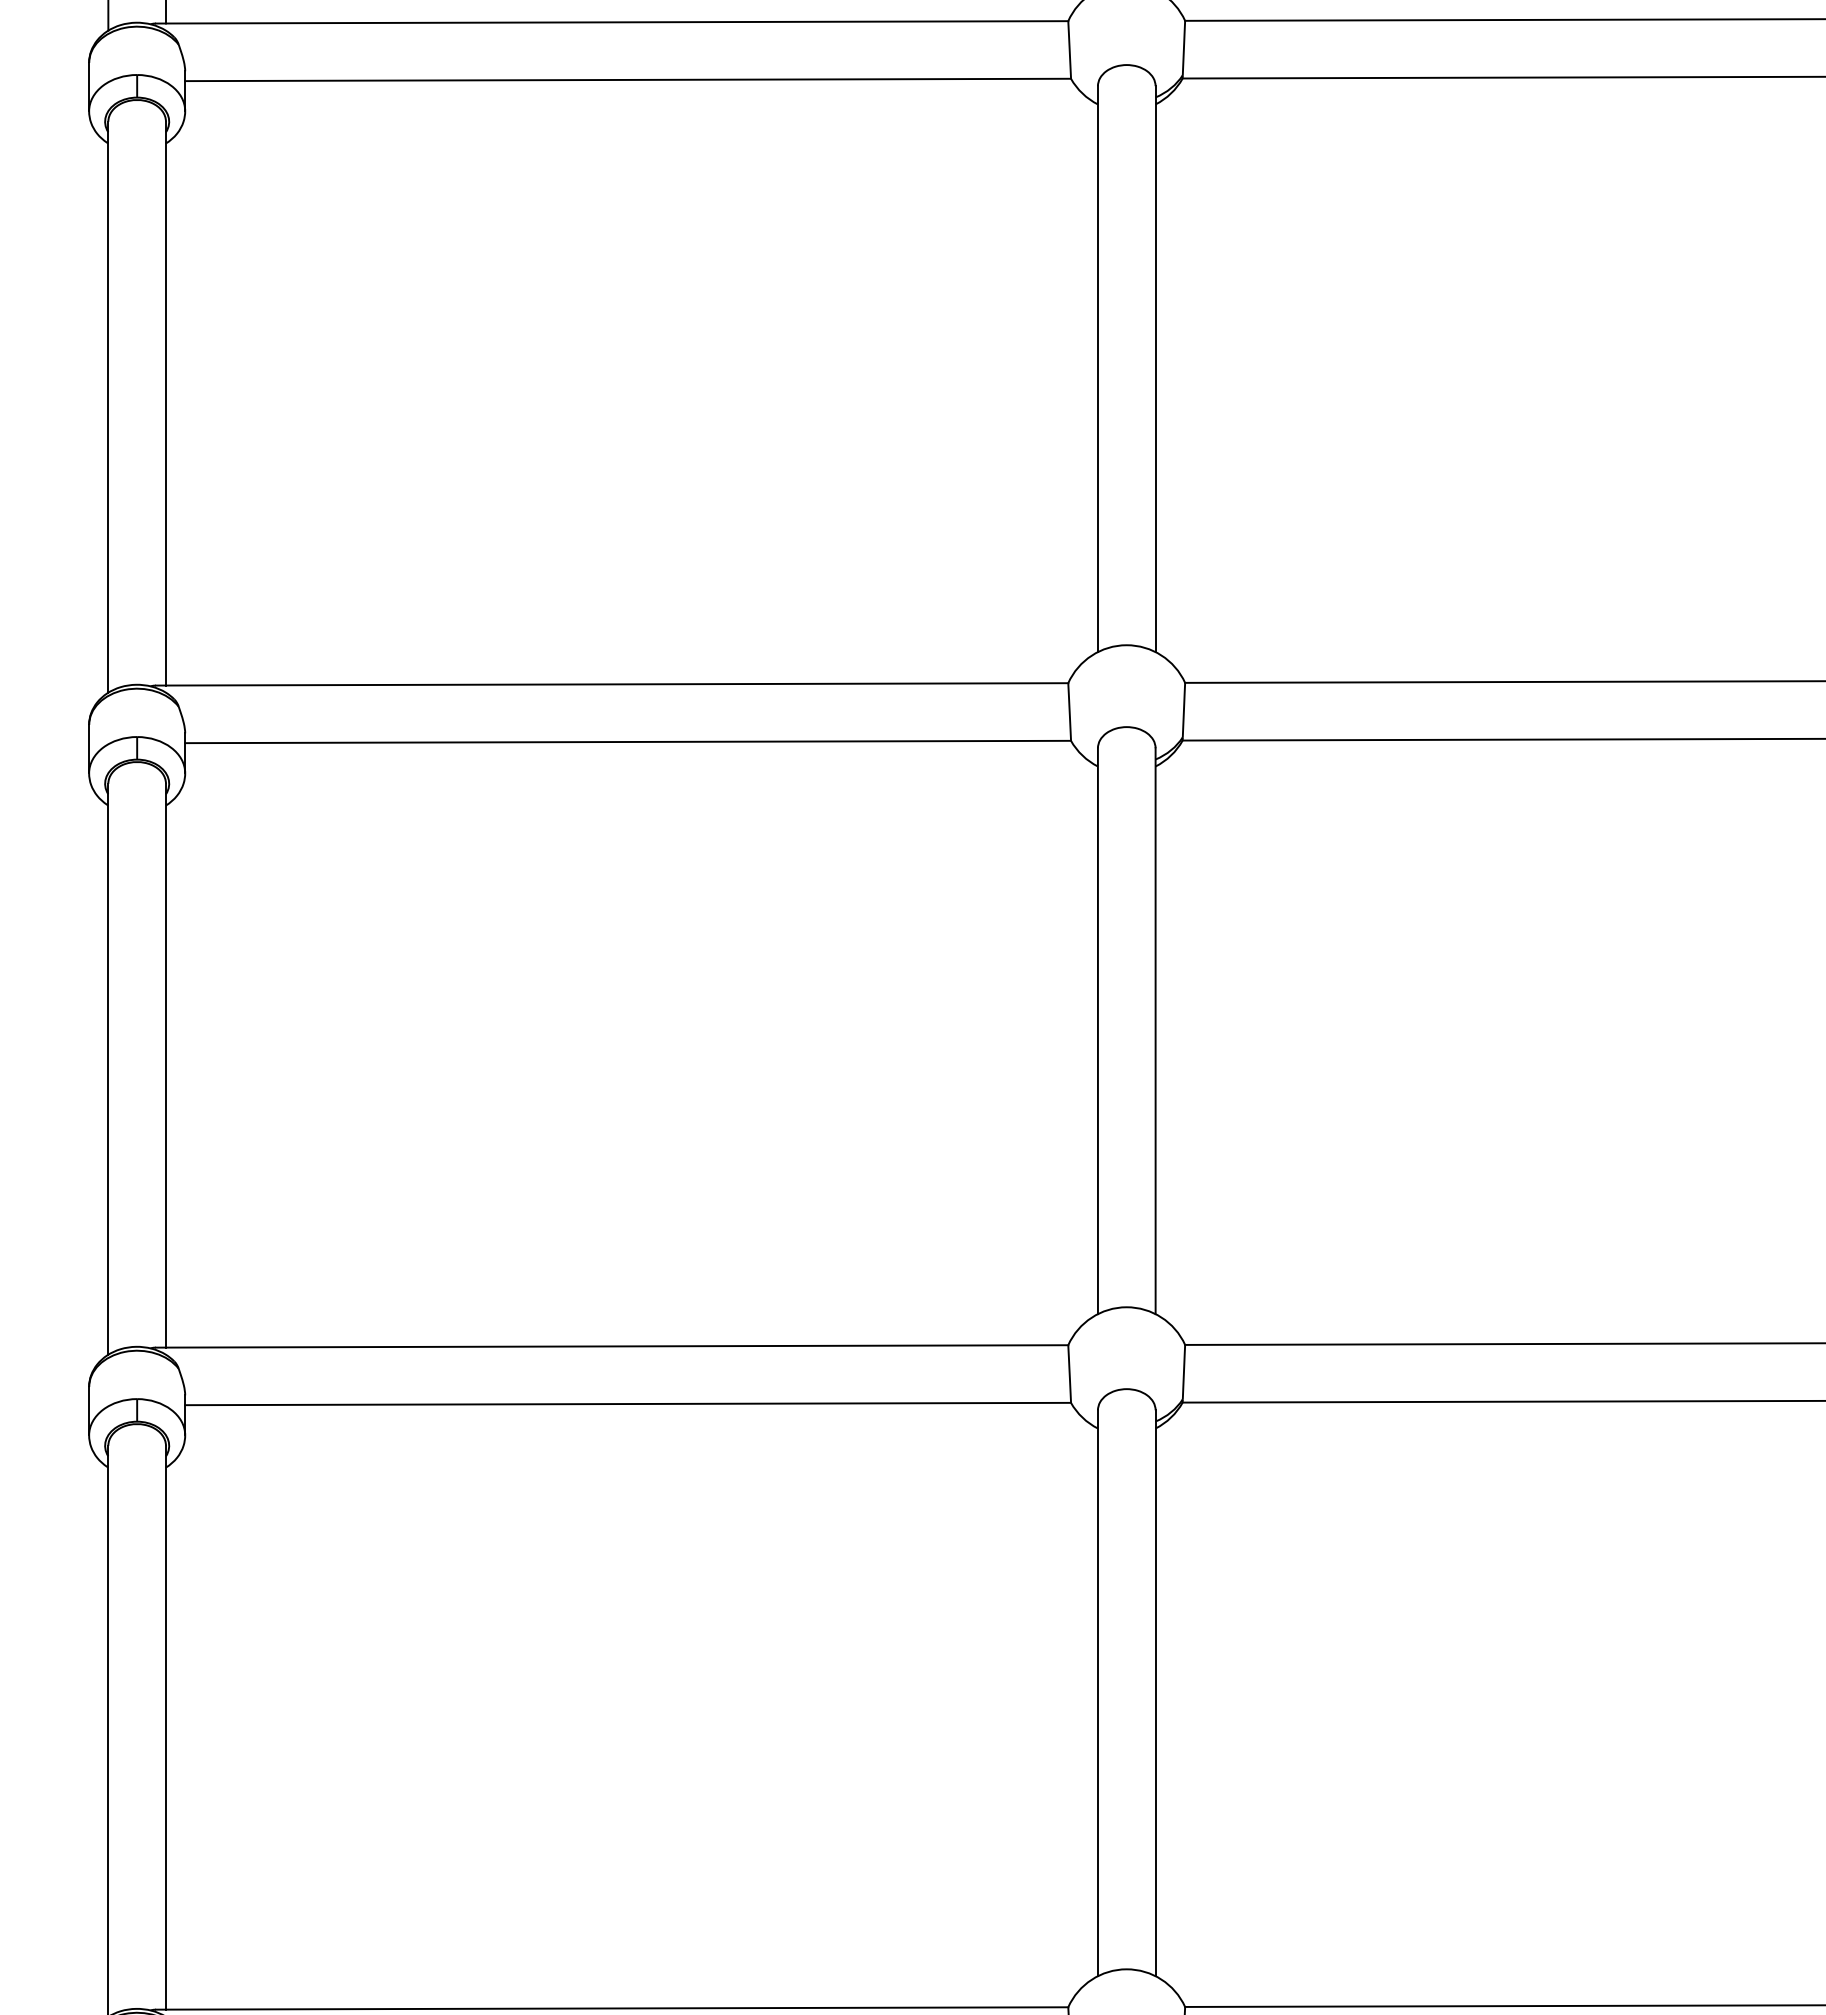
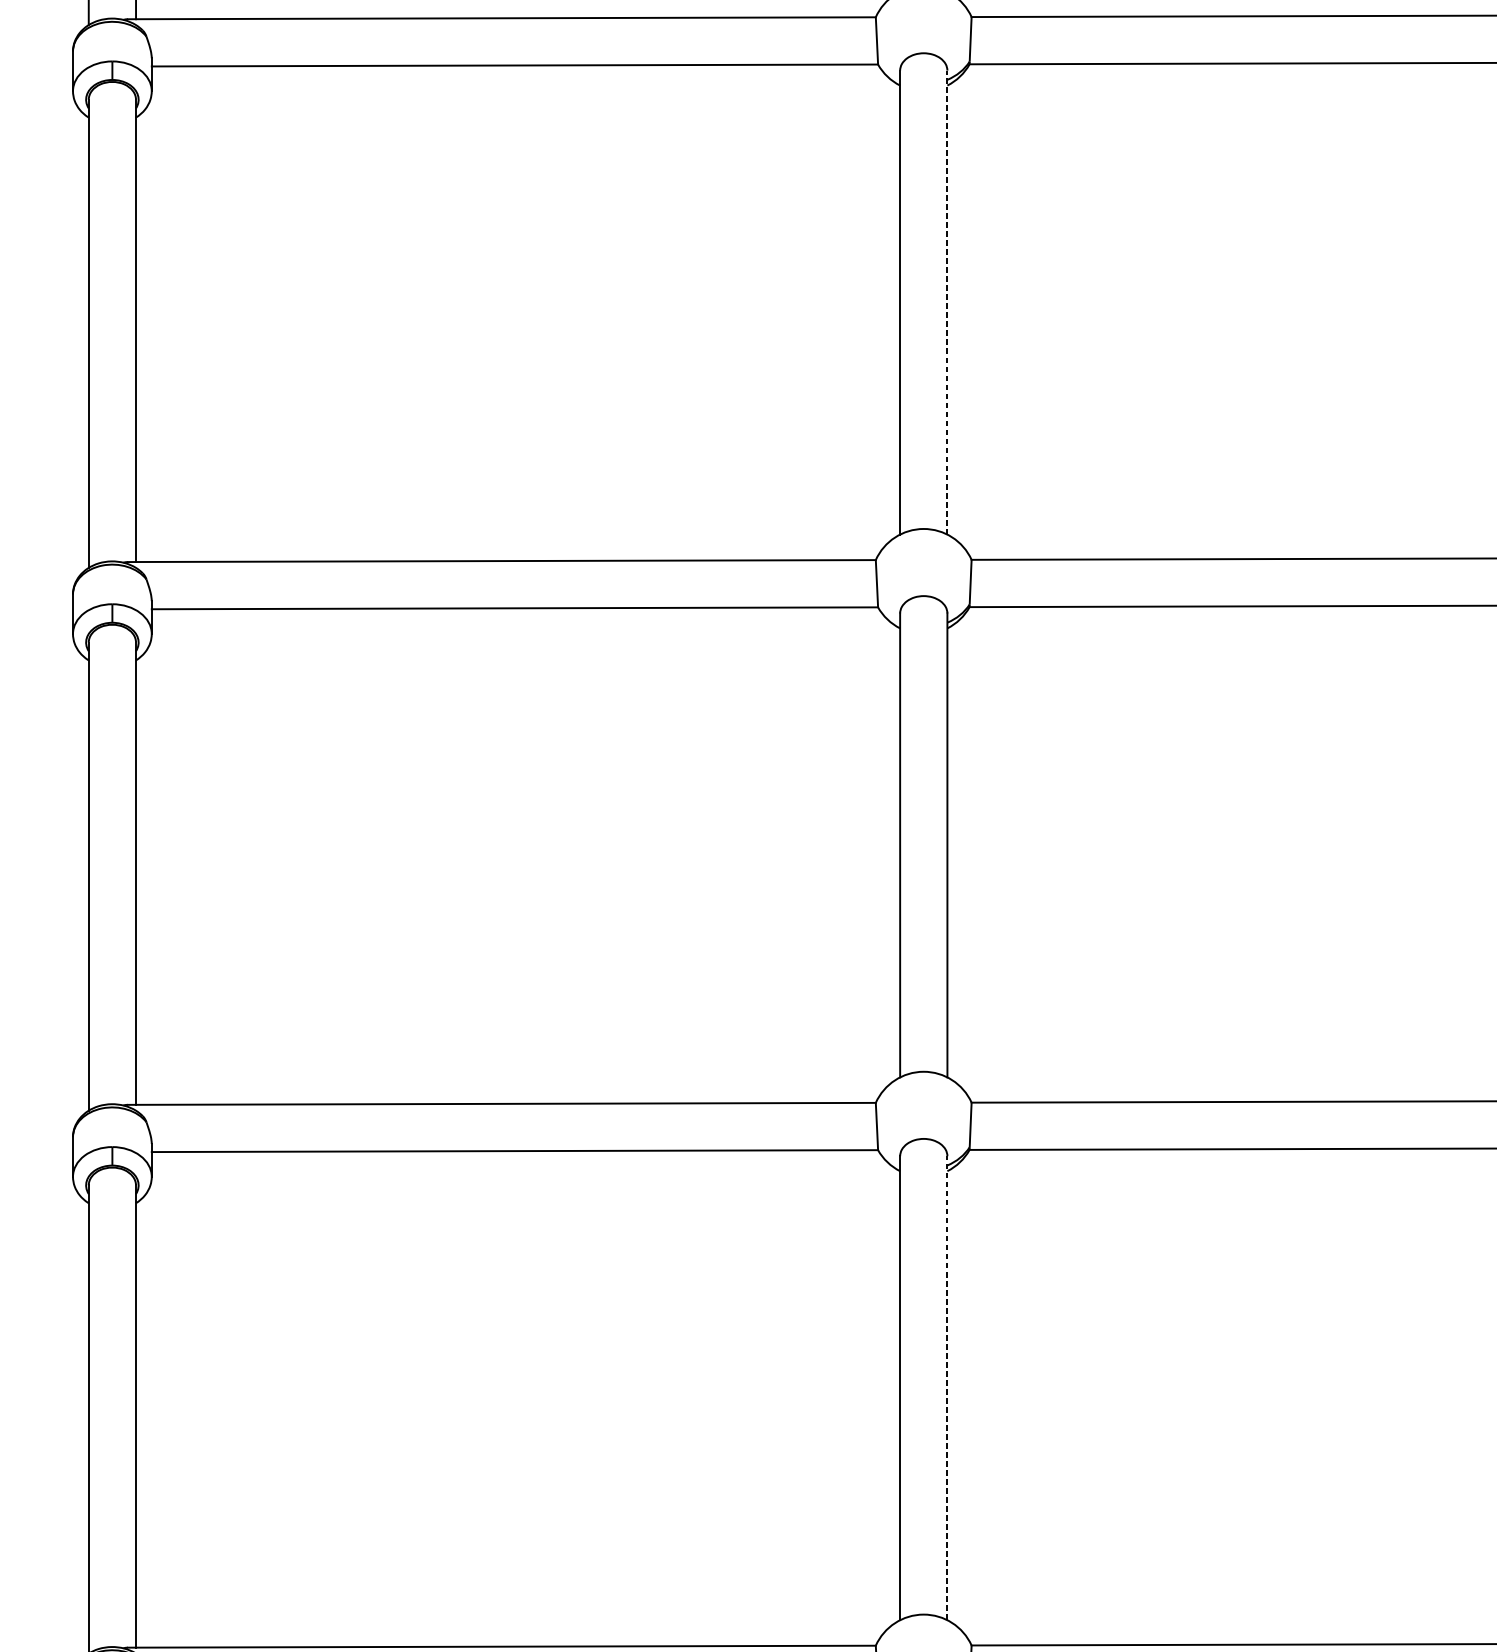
line: (1155, 369) -> (947, 302), solid -> dashed
line: (1155, 1693) -> (947, 1388), solid -> dashed

